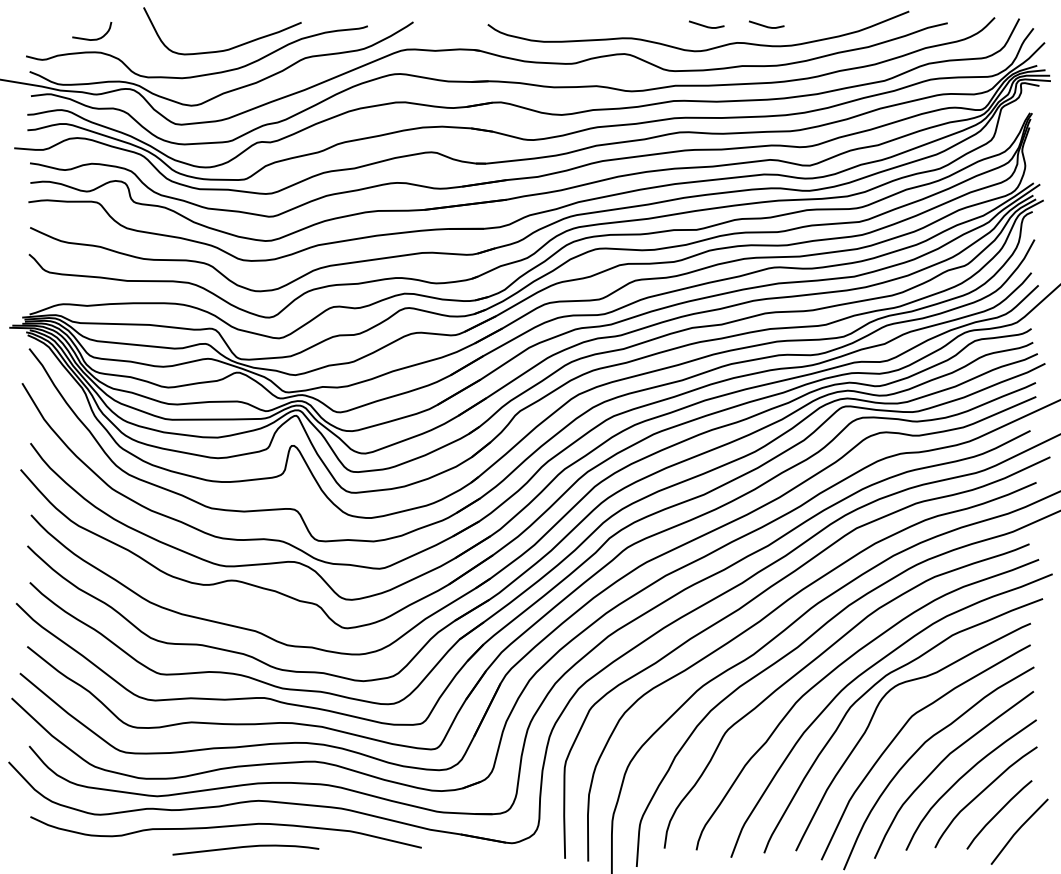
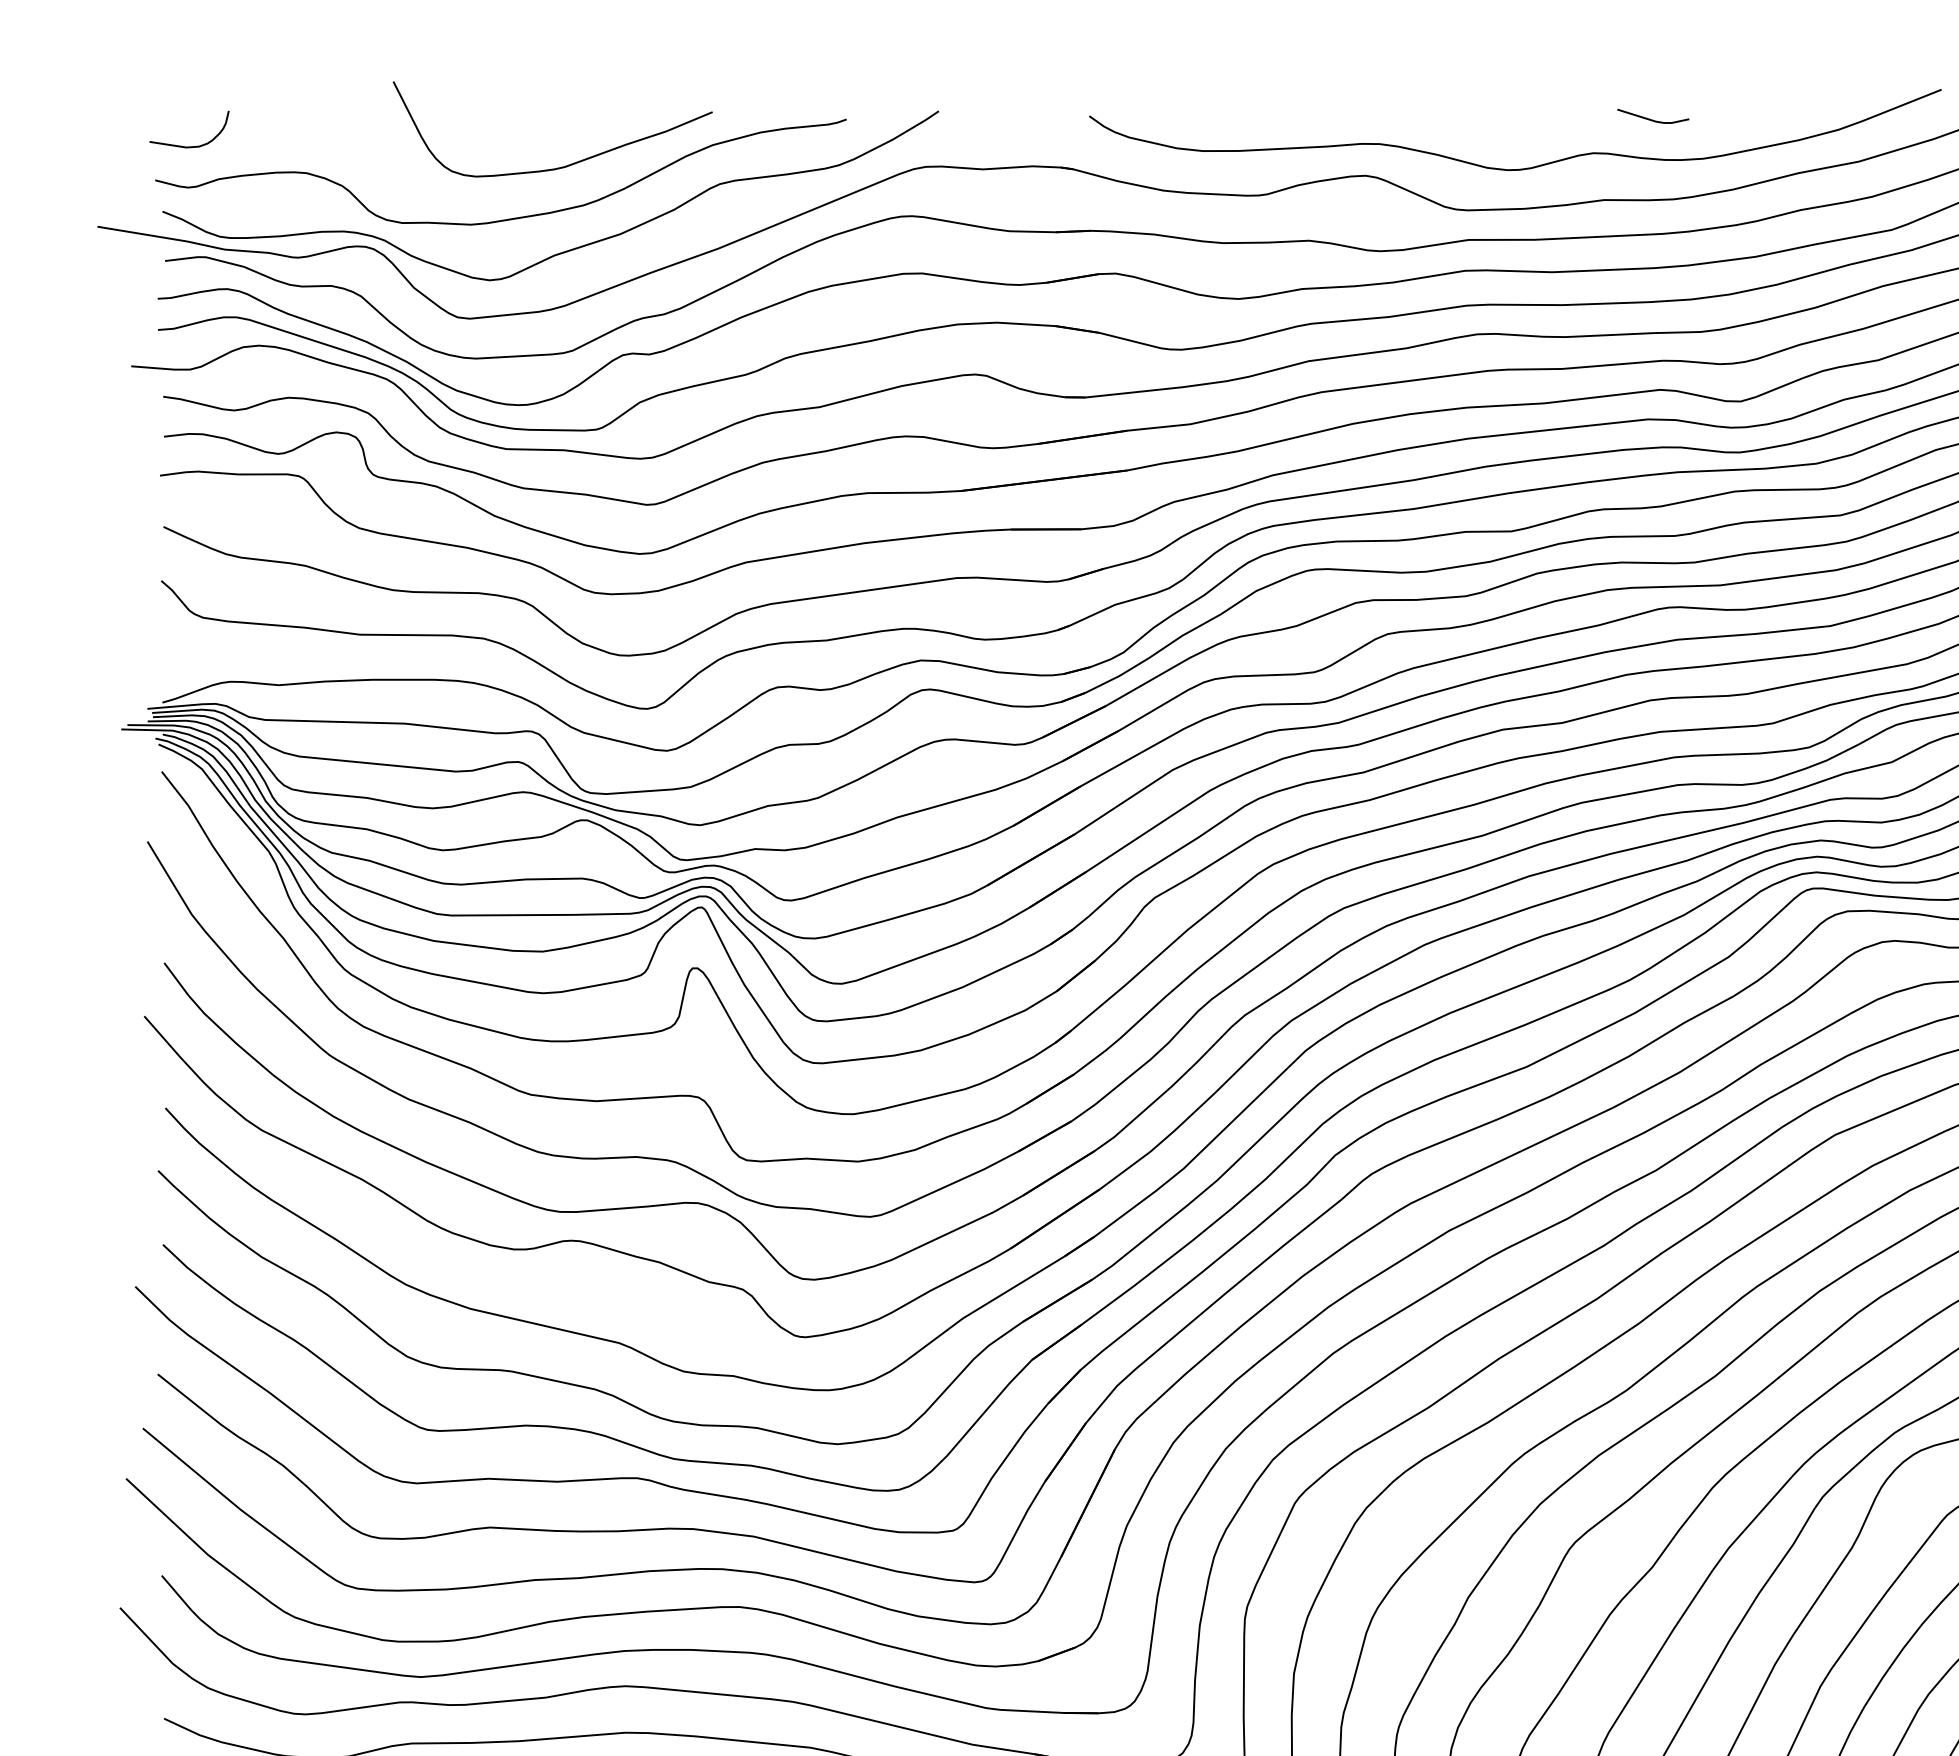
line: (706, 25) -> (1531, 118), removed
curve: (94, 38) -> (194, 144), moved

